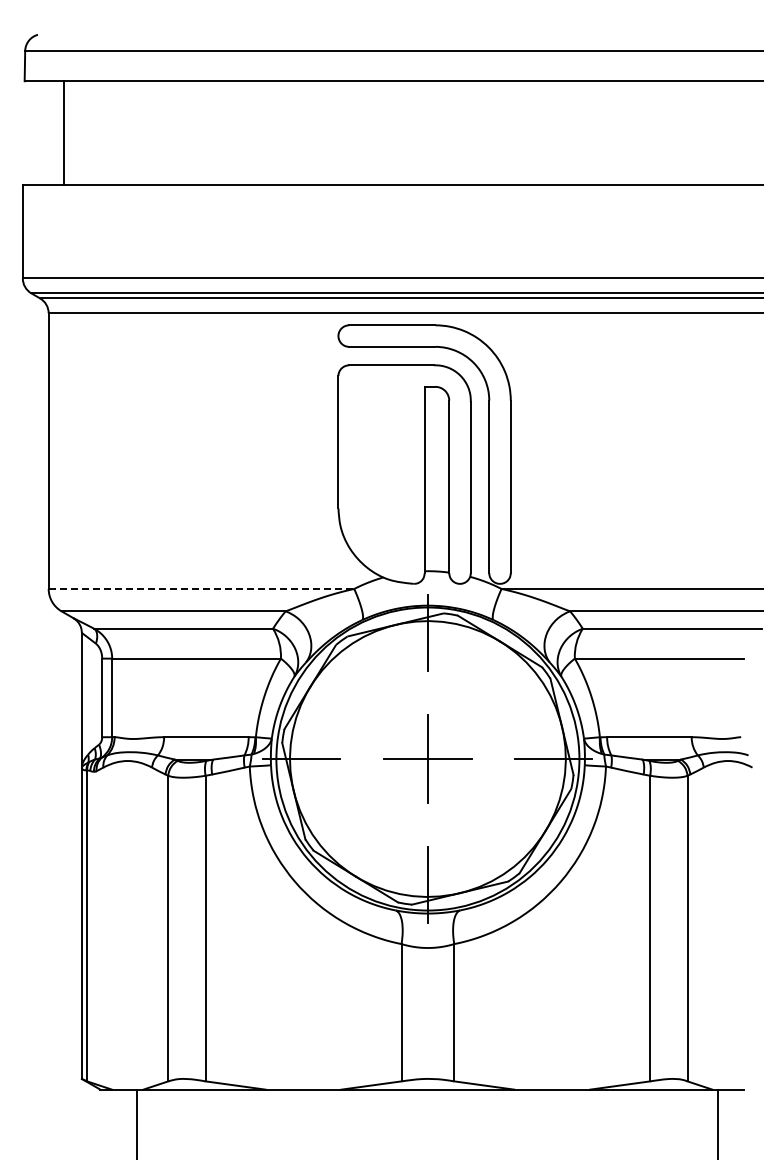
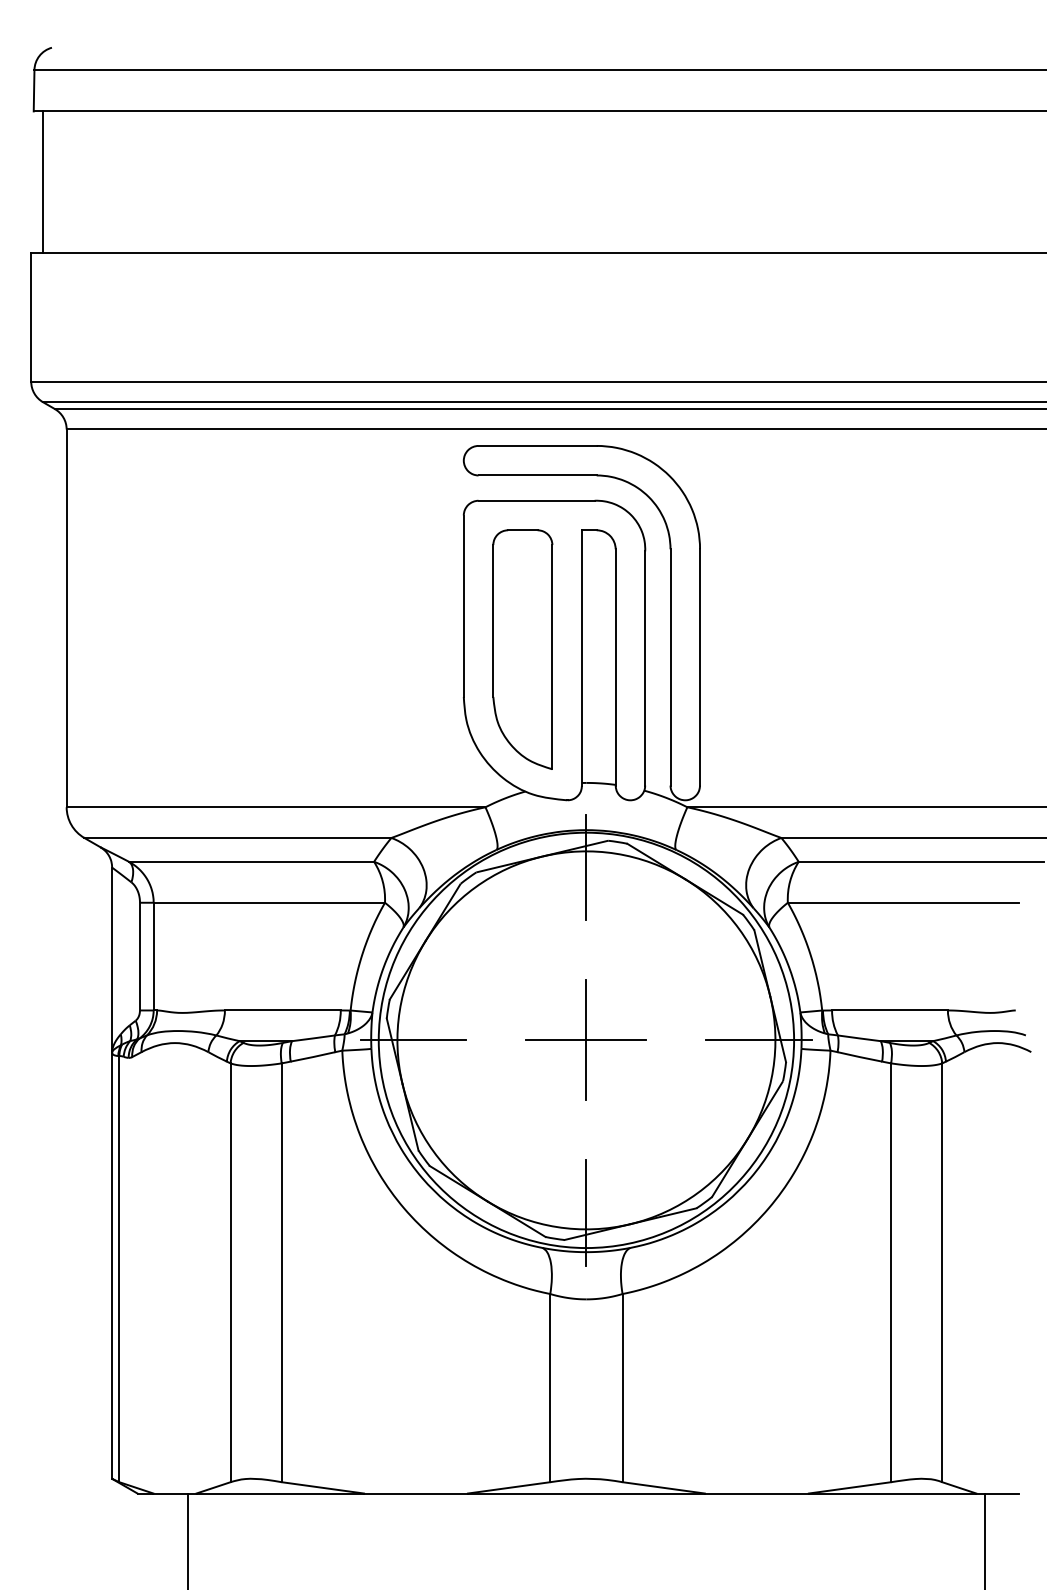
line: (64, 132) -> (43, 181), moved
part: (381, 473) -> (522, 649), added
line: (201, 588) -> (276, 806), dashed -> solid

